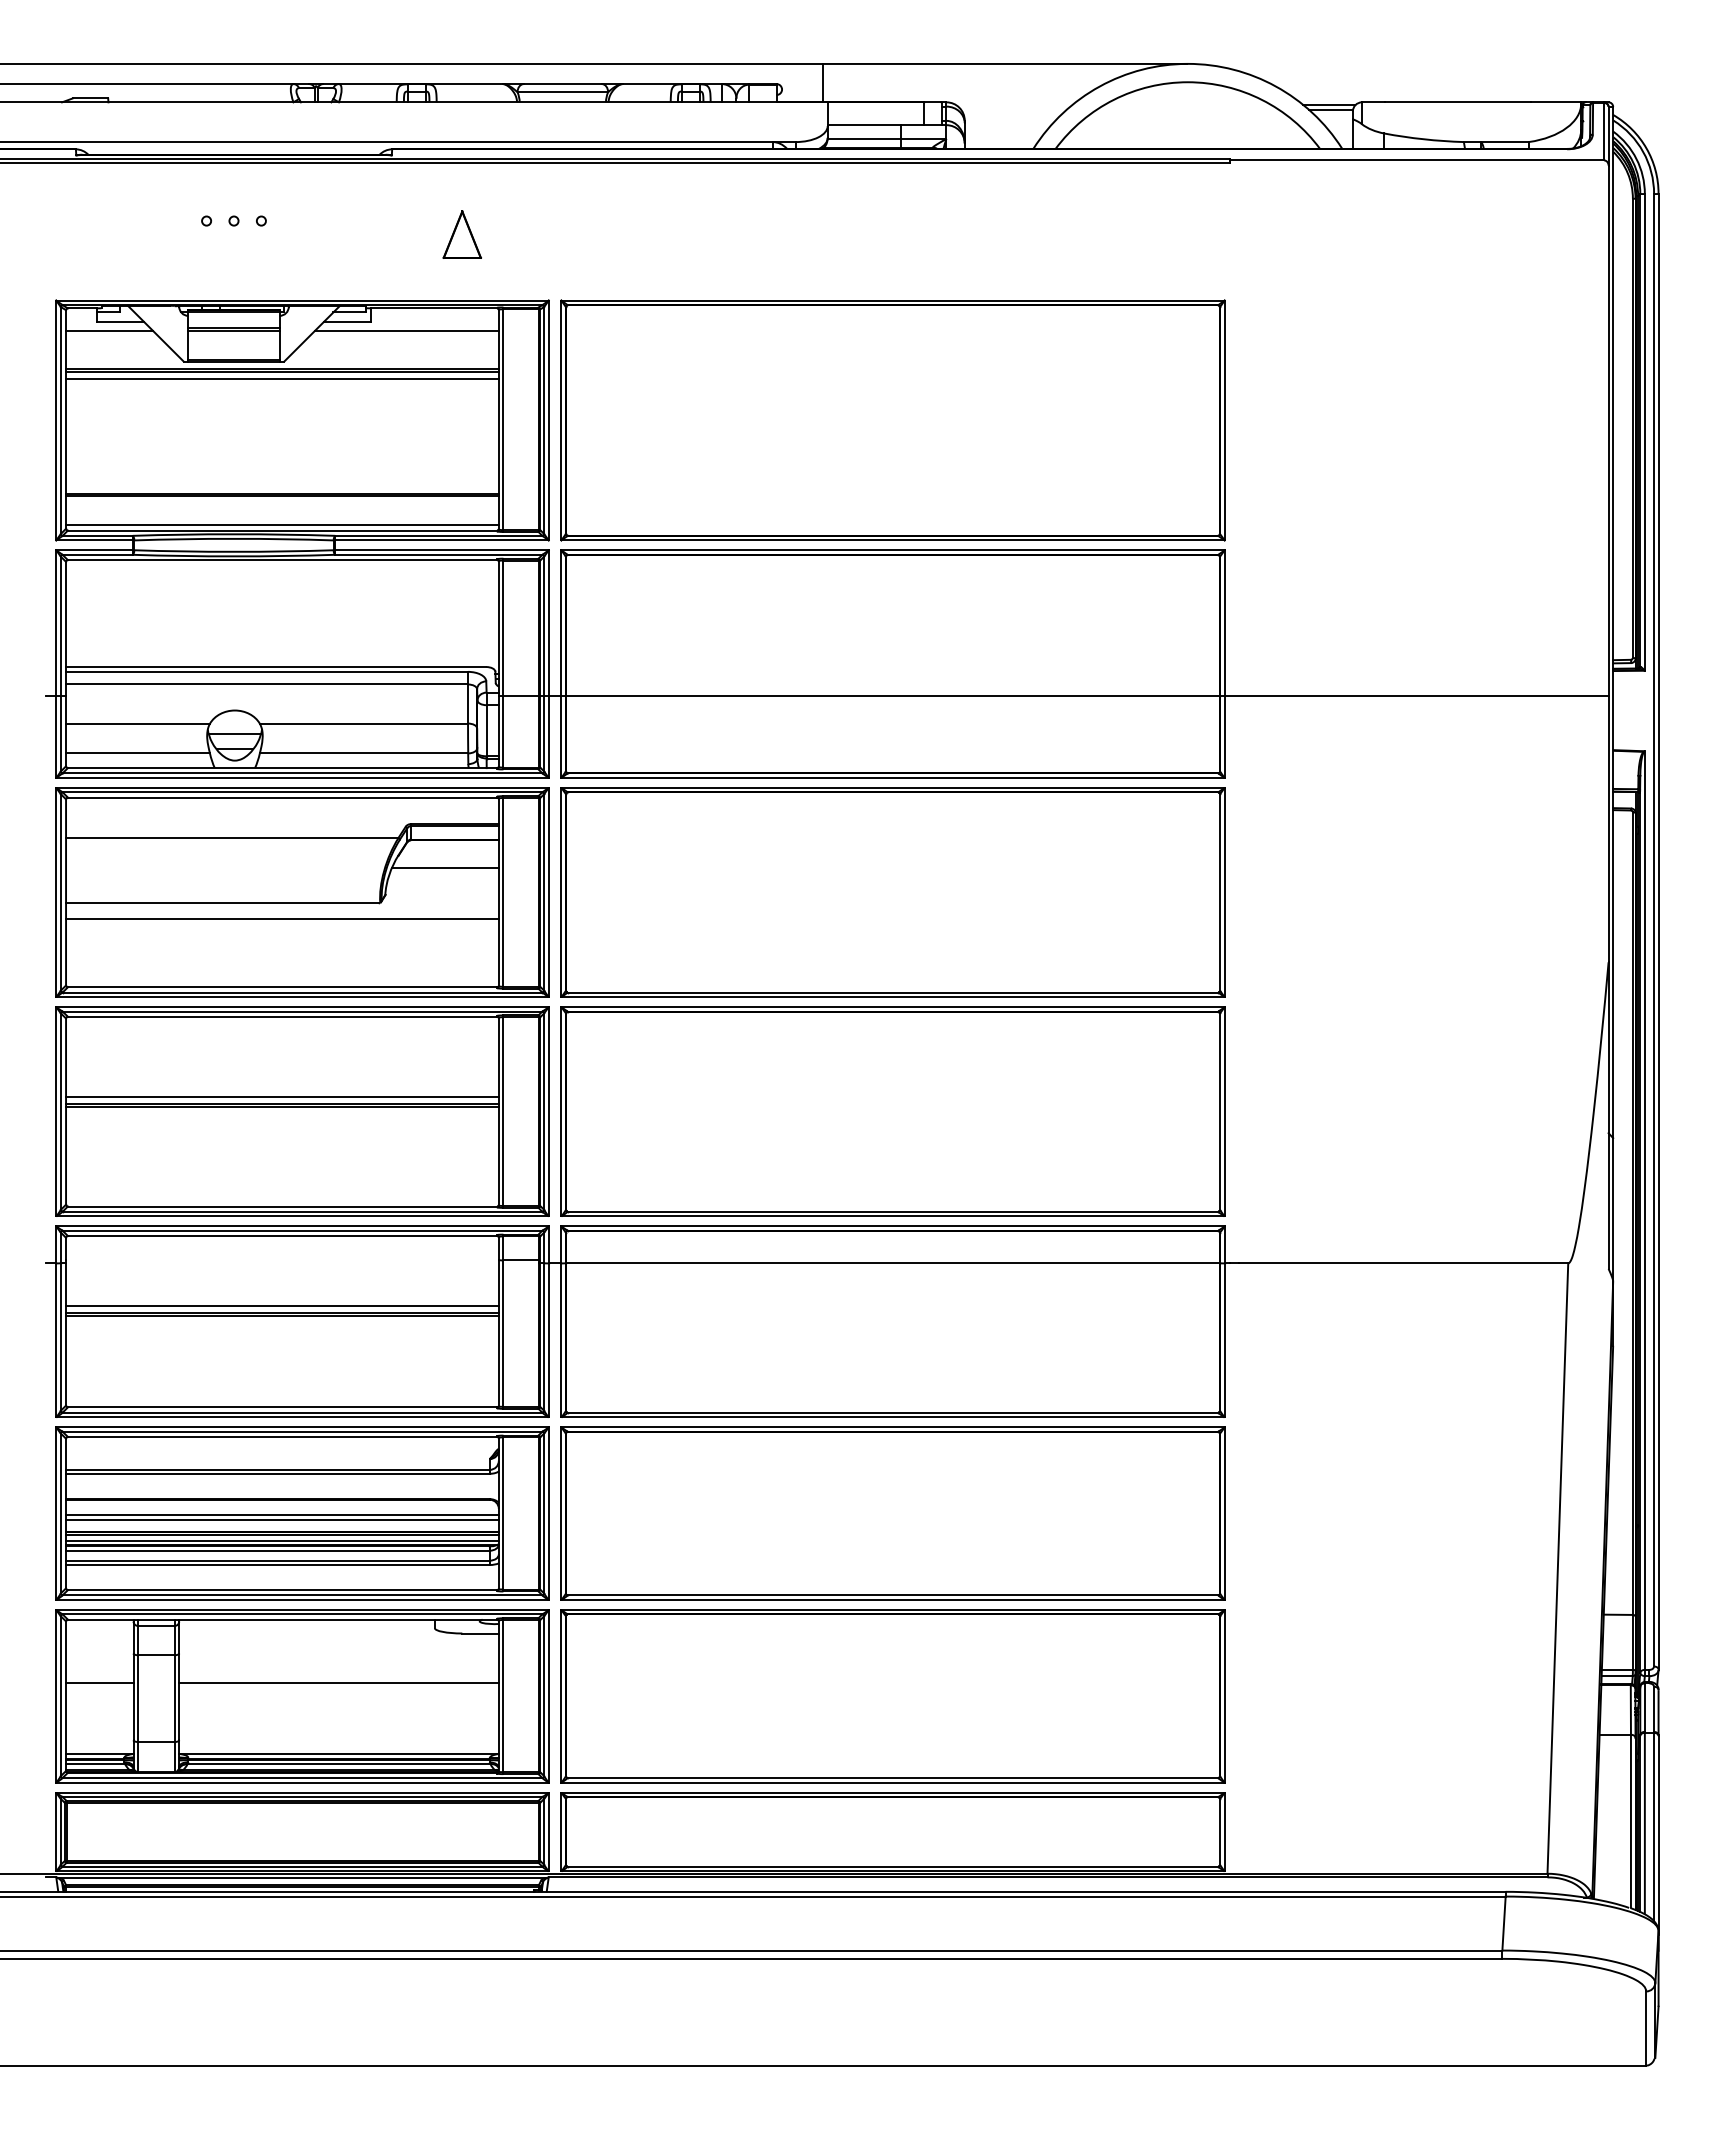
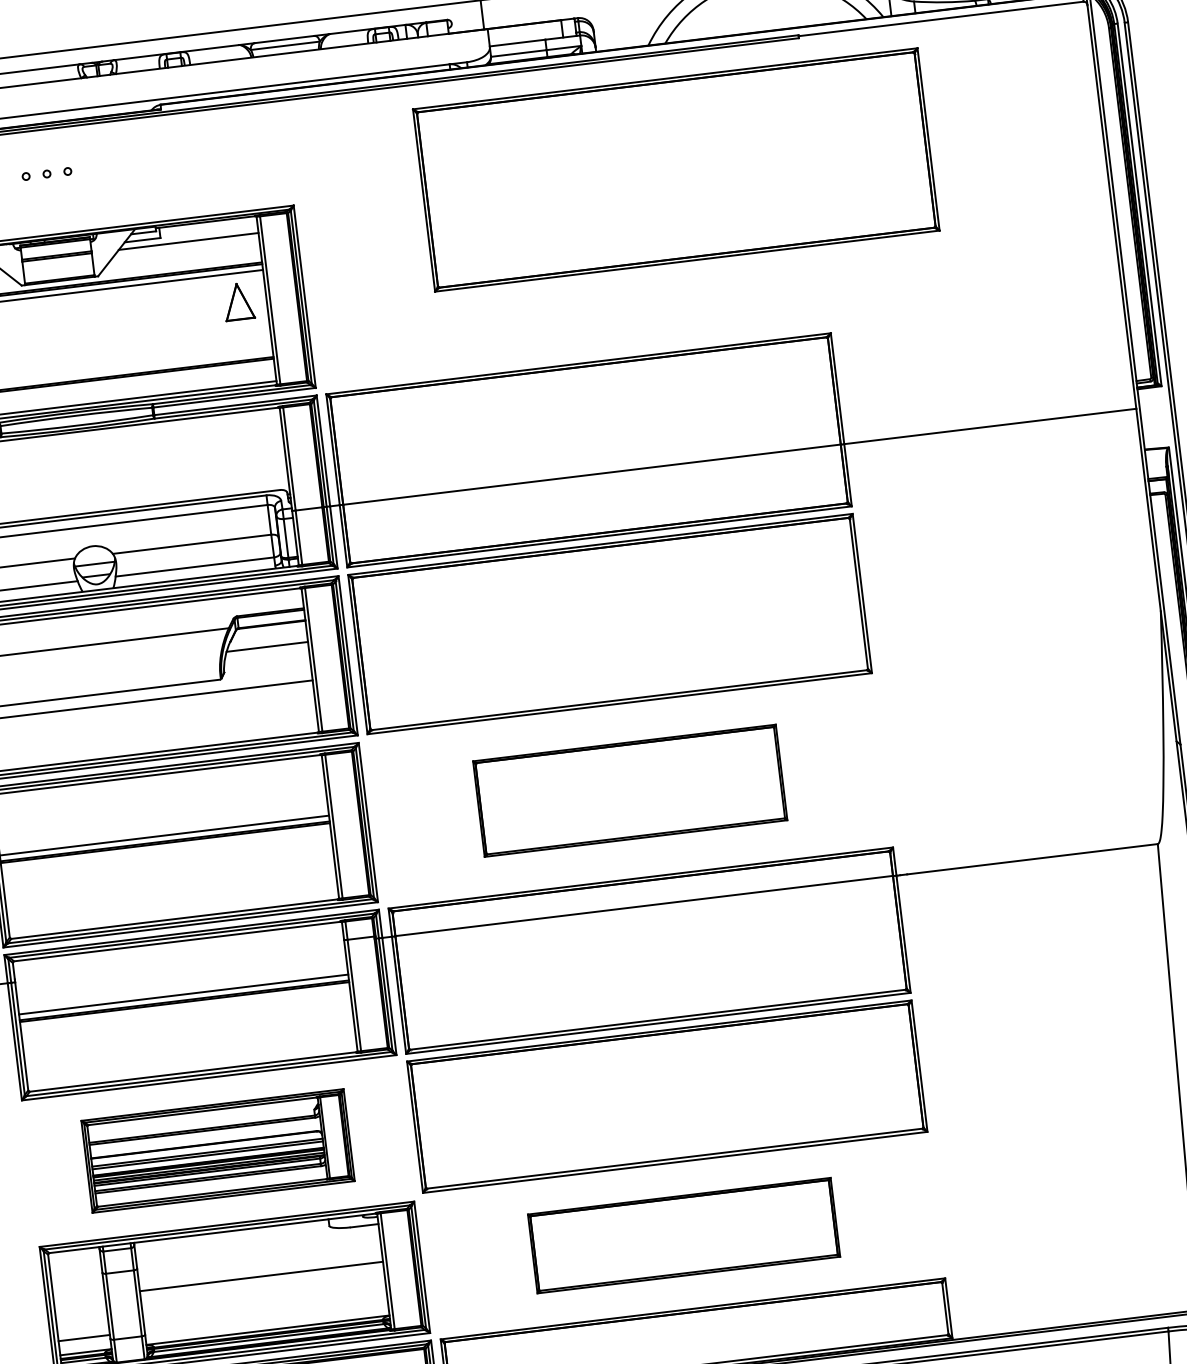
part: (461, 234) -> (238, 301), moved
part: (892, 420) -> (675, 170), moved
part: (892, 1111) -> (629, 790), size x0.6
part: (302, 1513) -> (218, 1150), size x0.7
line: (99, 1683) -> (84, 1338), moved
part: (892, 1696) -> (683, 1235), size x0.6

